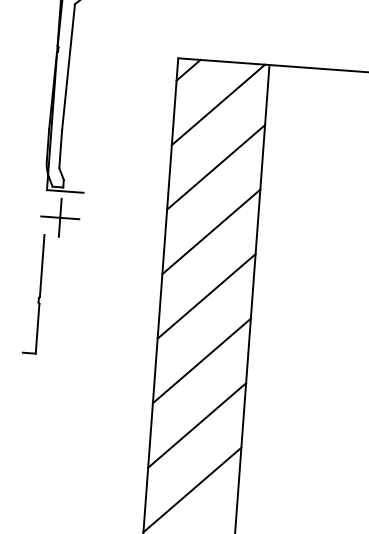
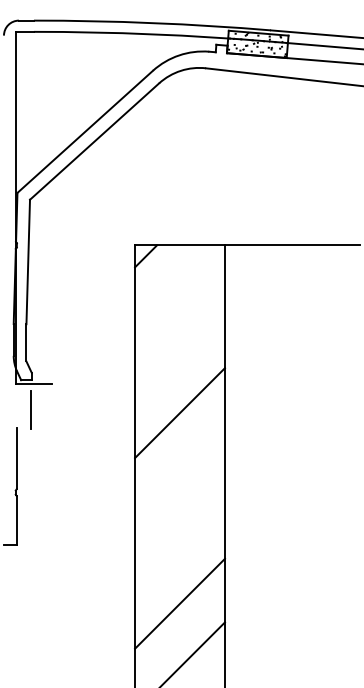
line: (218, 104) -> (177, 287), removed
line: (215, 167) -> (179, 349), removed
line: (59, 218) -> (30, 410), removed
line: (206, 296) -> (179, 476), removed
line: (201, 361) -> (179, 540), removed

